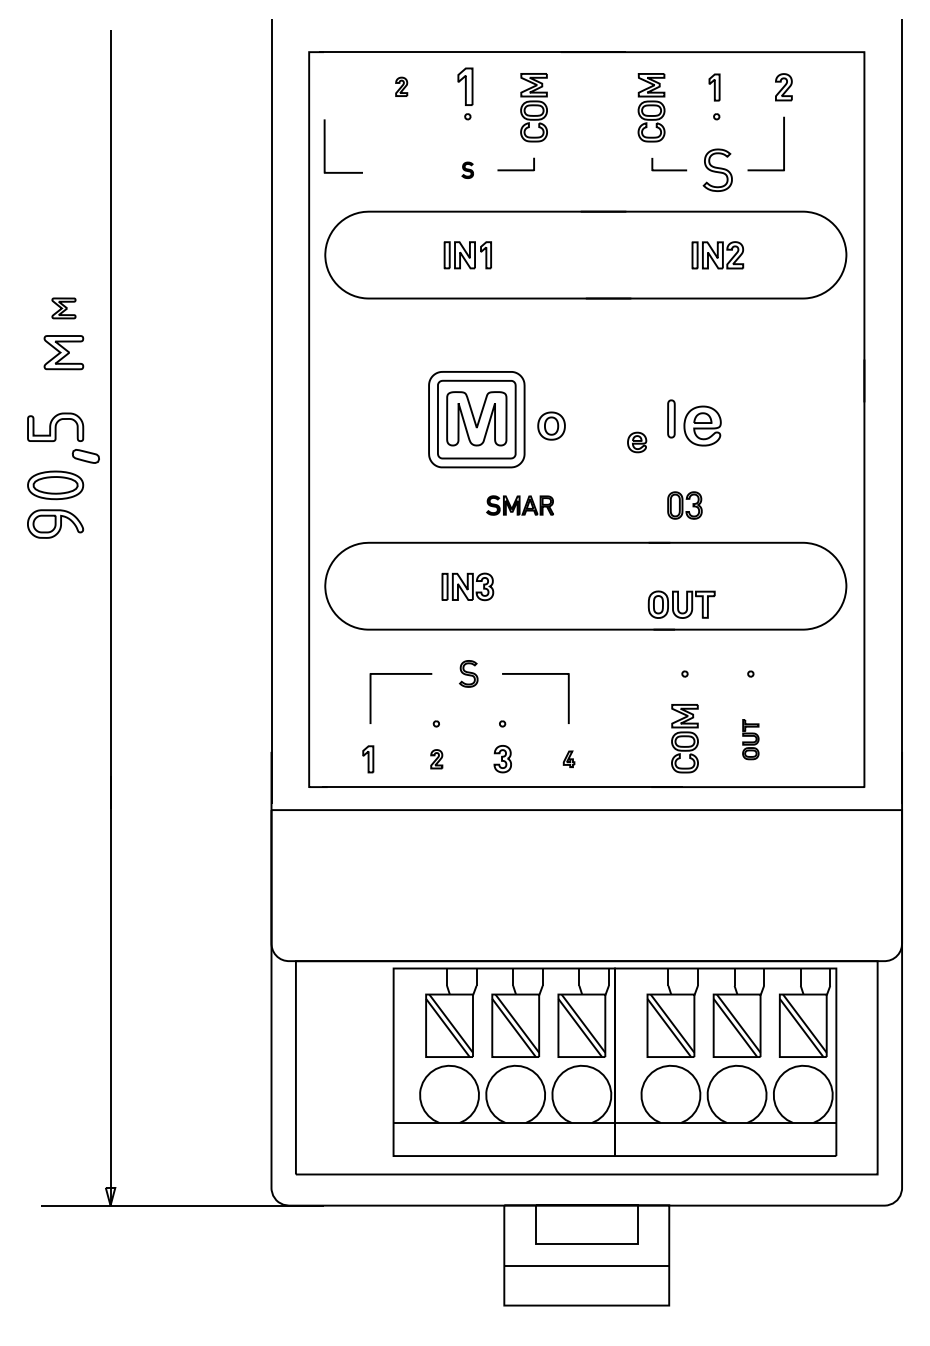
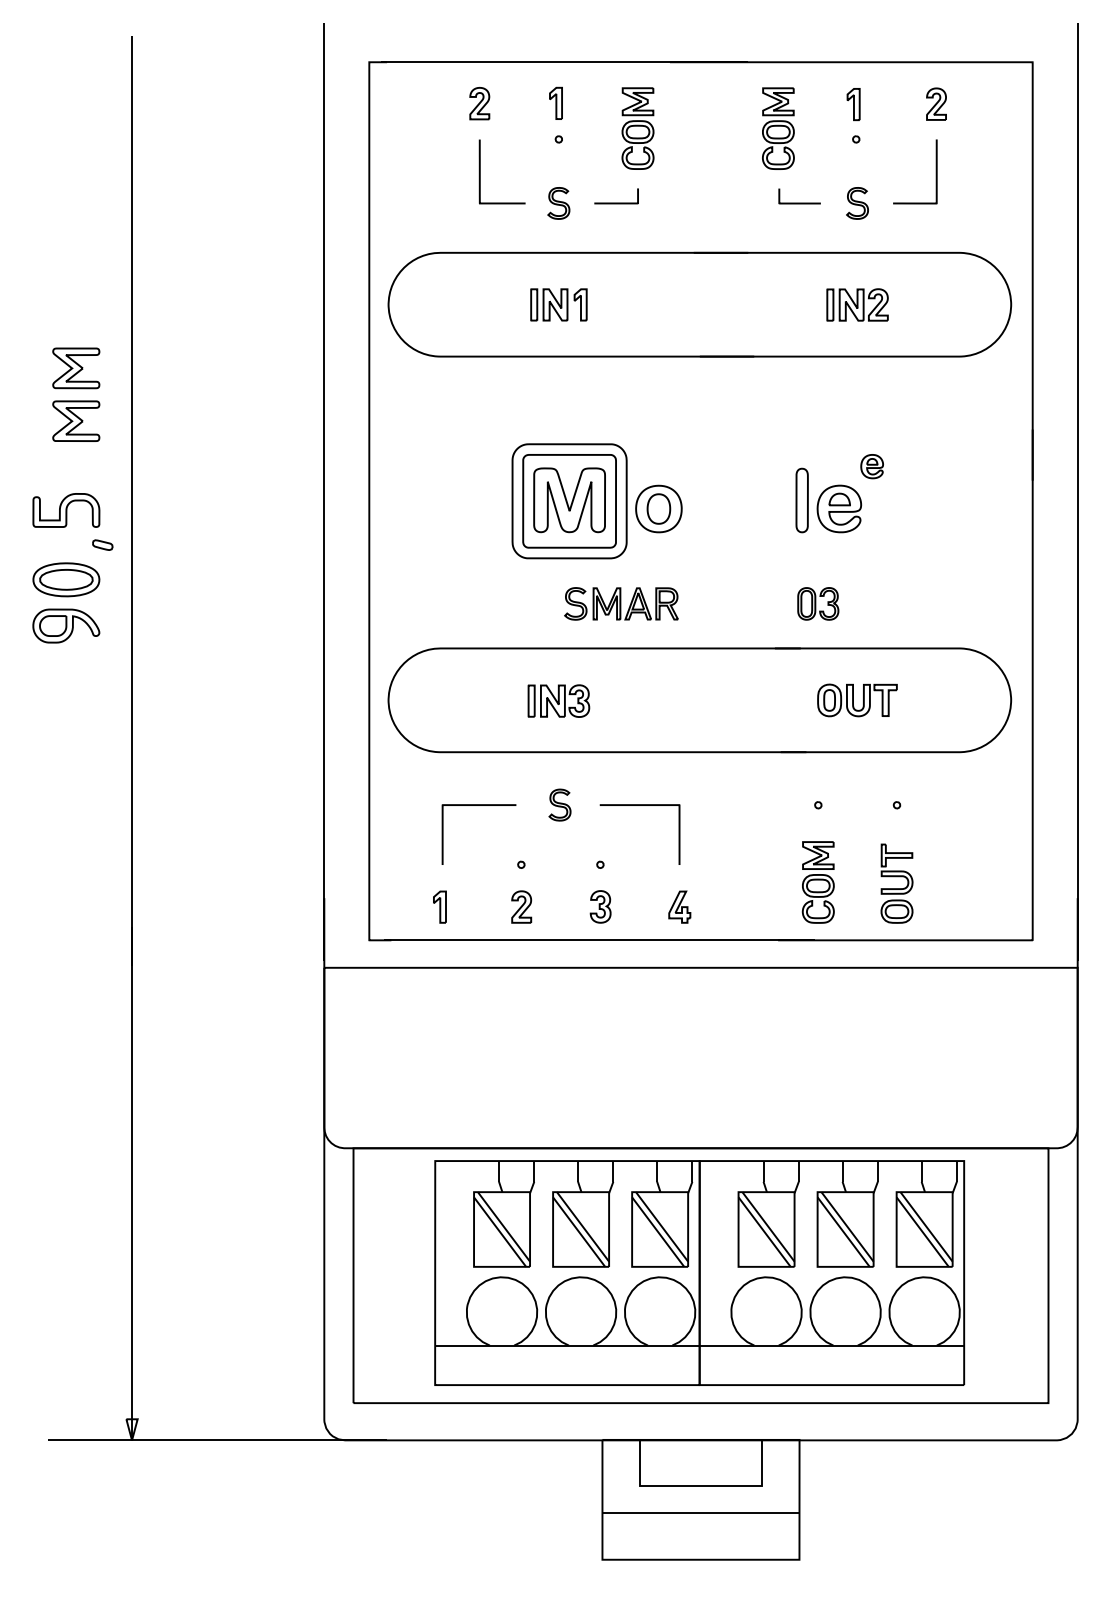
part: (465, 85) -> (555, 102), size x0.71
part: (401, 86) -> (479, 103), size x1.43
curve: (325, 146) -> (480, 171), moved
part: (467, 170) -> (558, 203), size x1.67
part: (717, 170) -> (857, 203), size x0.62
part: (64, 308) -> (76, 368), size x1.67
part: (670, 418) -> (801, 500), size x1.43
part: (551, 425) -> (658, 508), size x1.43
part: (636, 442) -> (871, 466), moved
part: (85, 455) -> (102, 544), size x0.62
part: (520, 505) -> (621, 603), size x1.43
part: (681, 604) -> (857, 700), moved
part: (750, 739) -> (896, 883), size x1.67
part: (436, 758) -> (521, 906), size x1.43
part: (568, 758) -> (679, 906), size x1.67
part: (614, 1061) -> (699, 1272), moved

